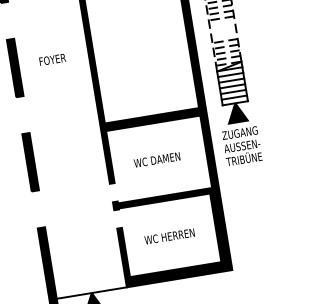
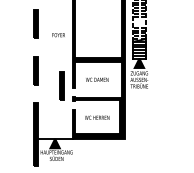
text: (52, 60) -> (58, 35), moved
part: (87, 183) -> (61, 85), added

